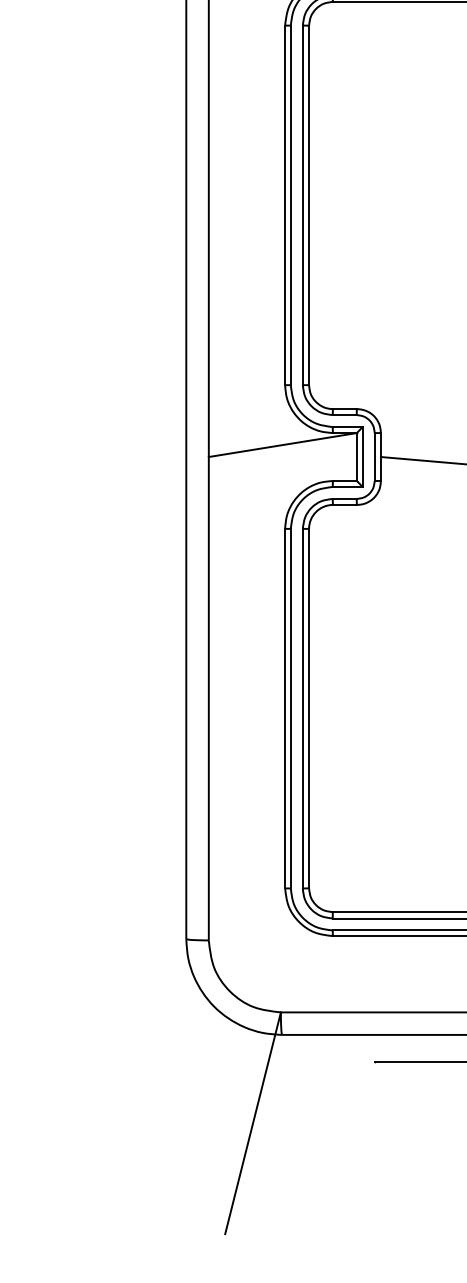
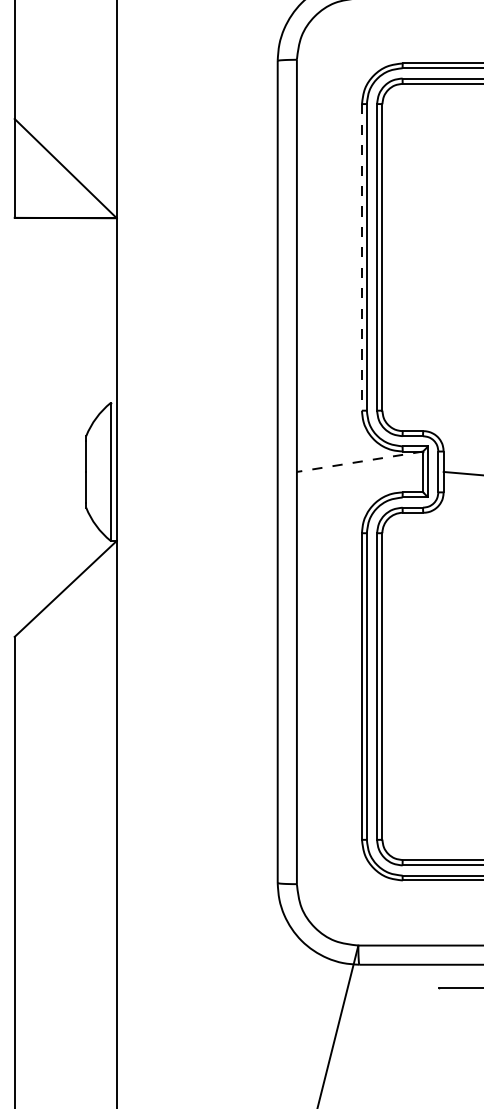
line: (284, 205) -> (361, 257), solid -> dashed
line: (283, 444) -> (360, 461), solid -> dashed

